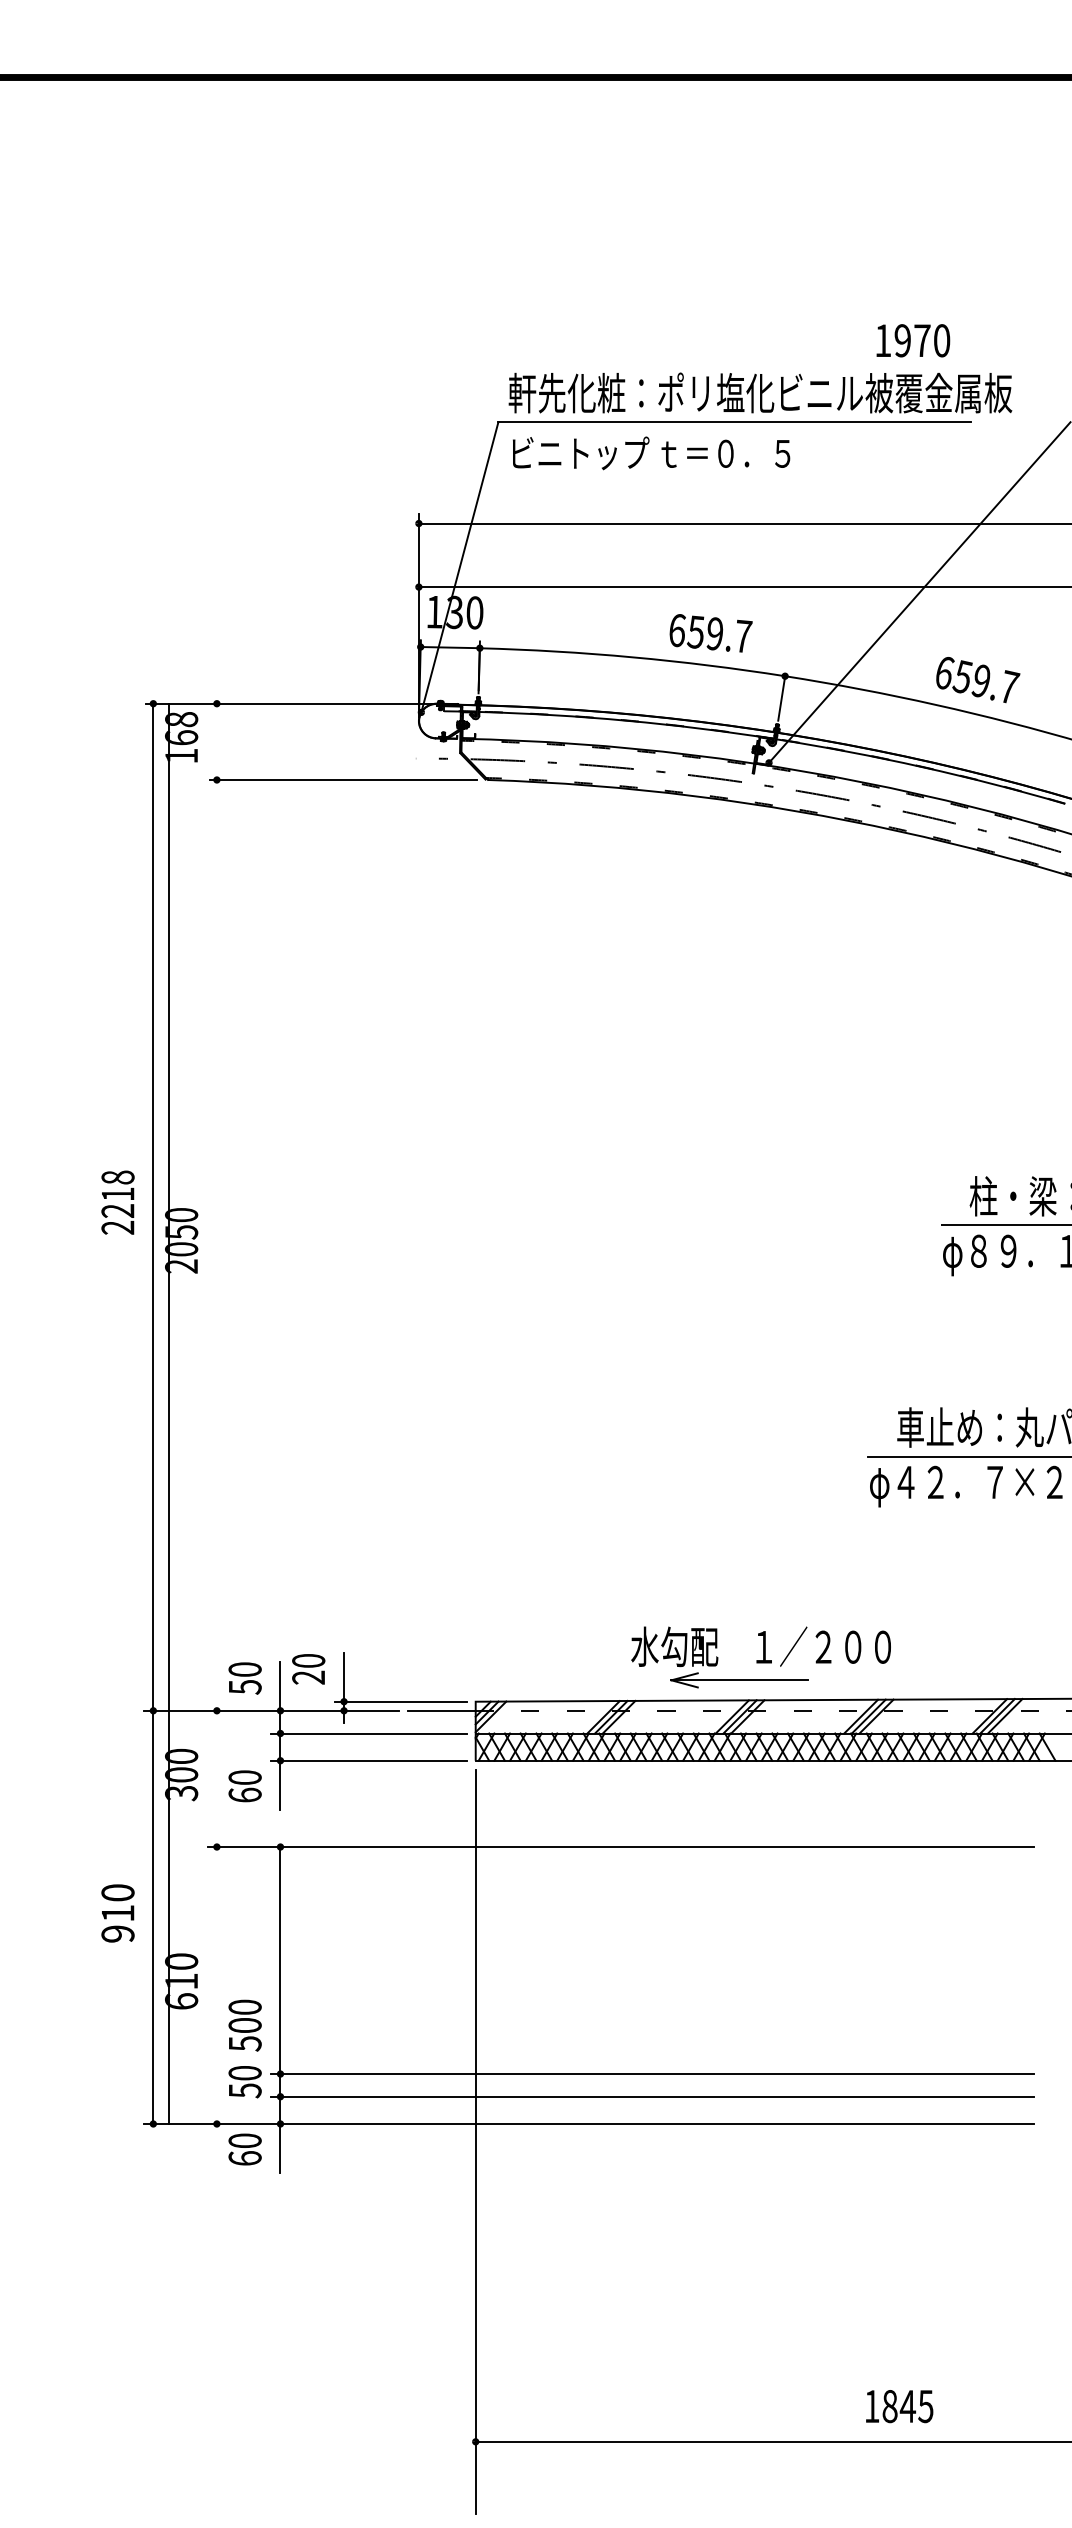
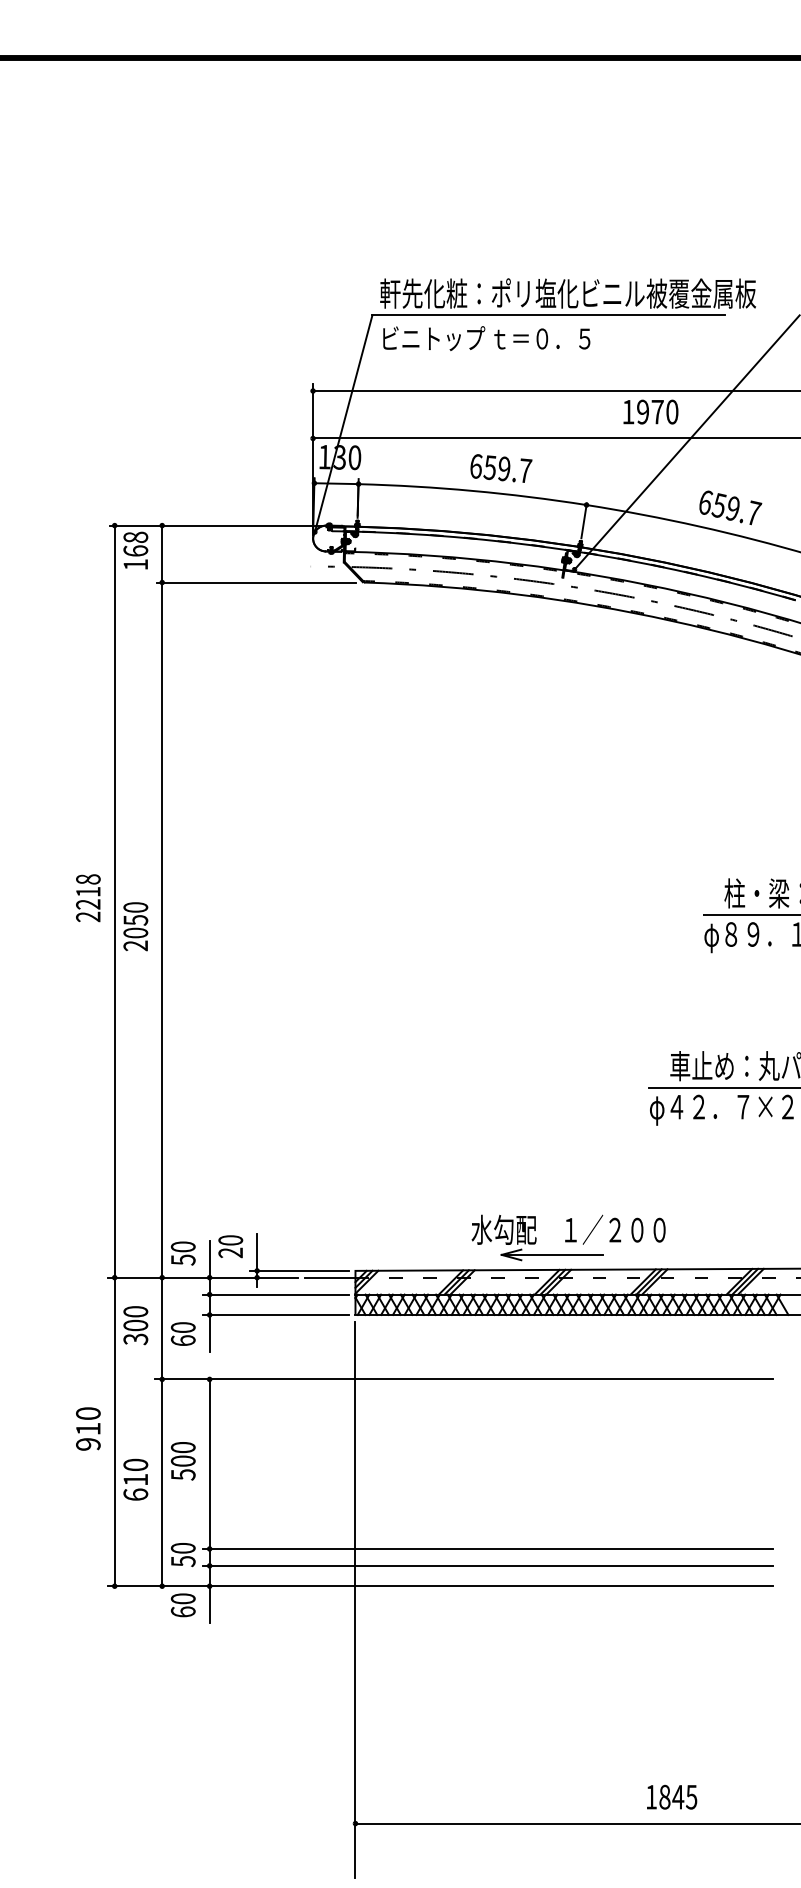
text: (913, 340) -> (651, 411), moved
text: (710, 633) -> (500, 468), moved
line: (168, 1413) -> (161, 1055), moved
text: (244, 2025) -> (182, 1461), moved

